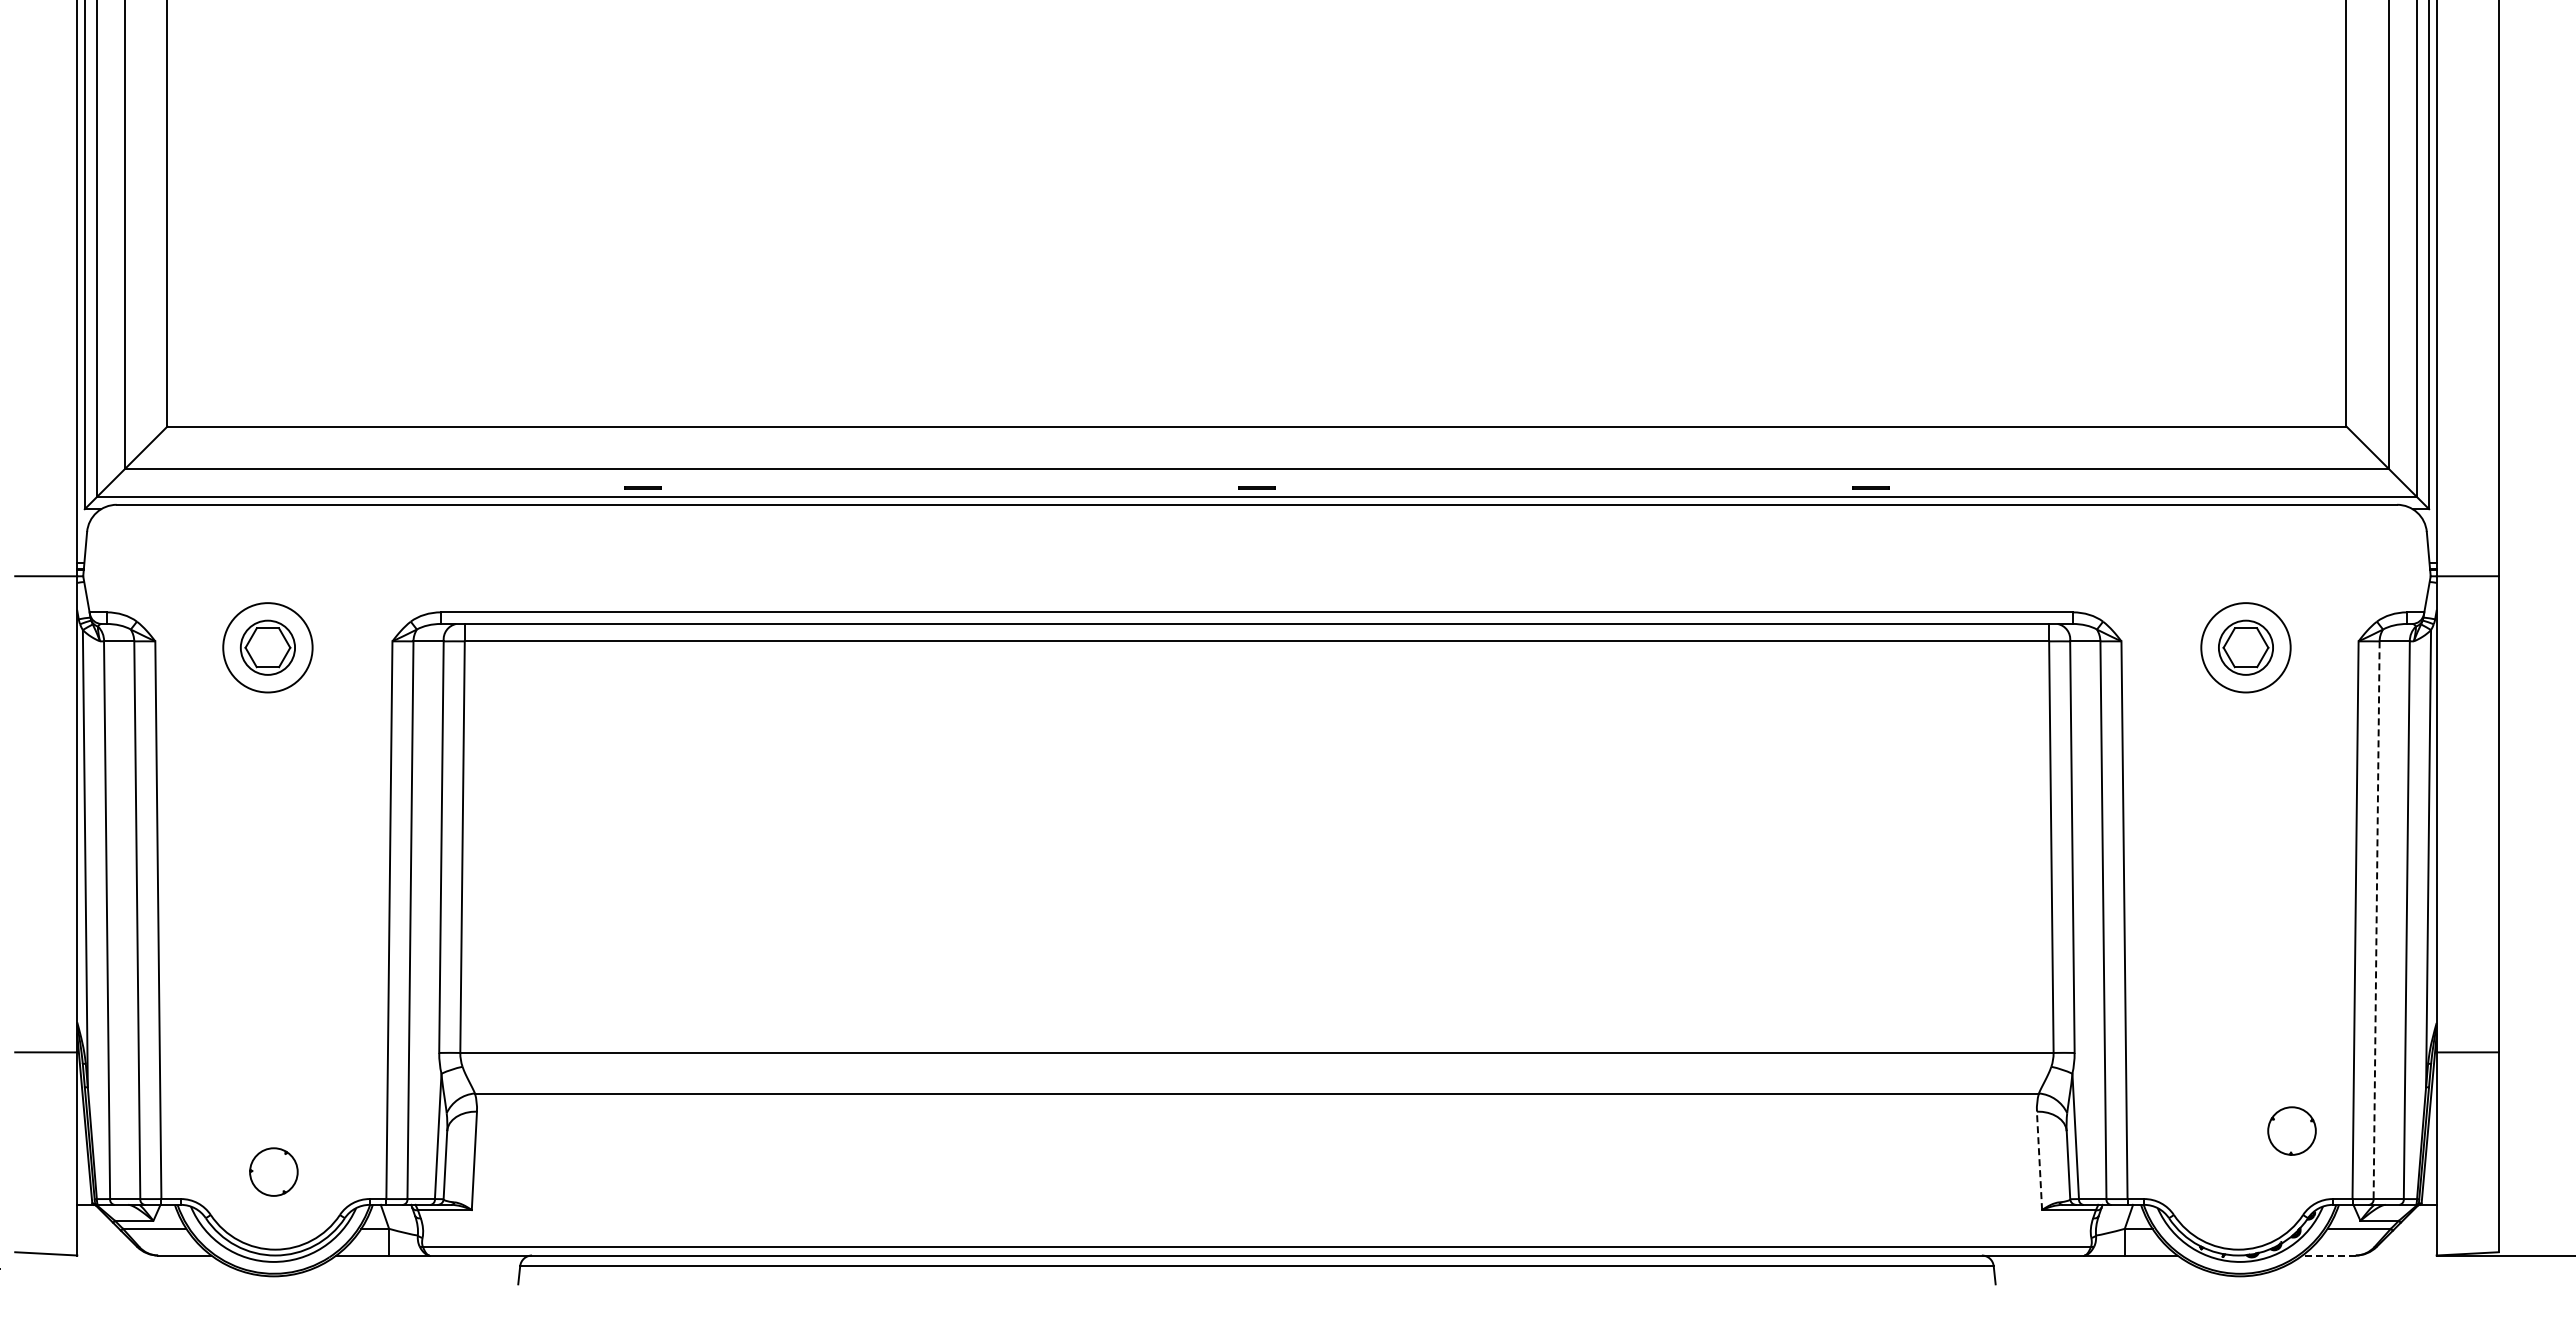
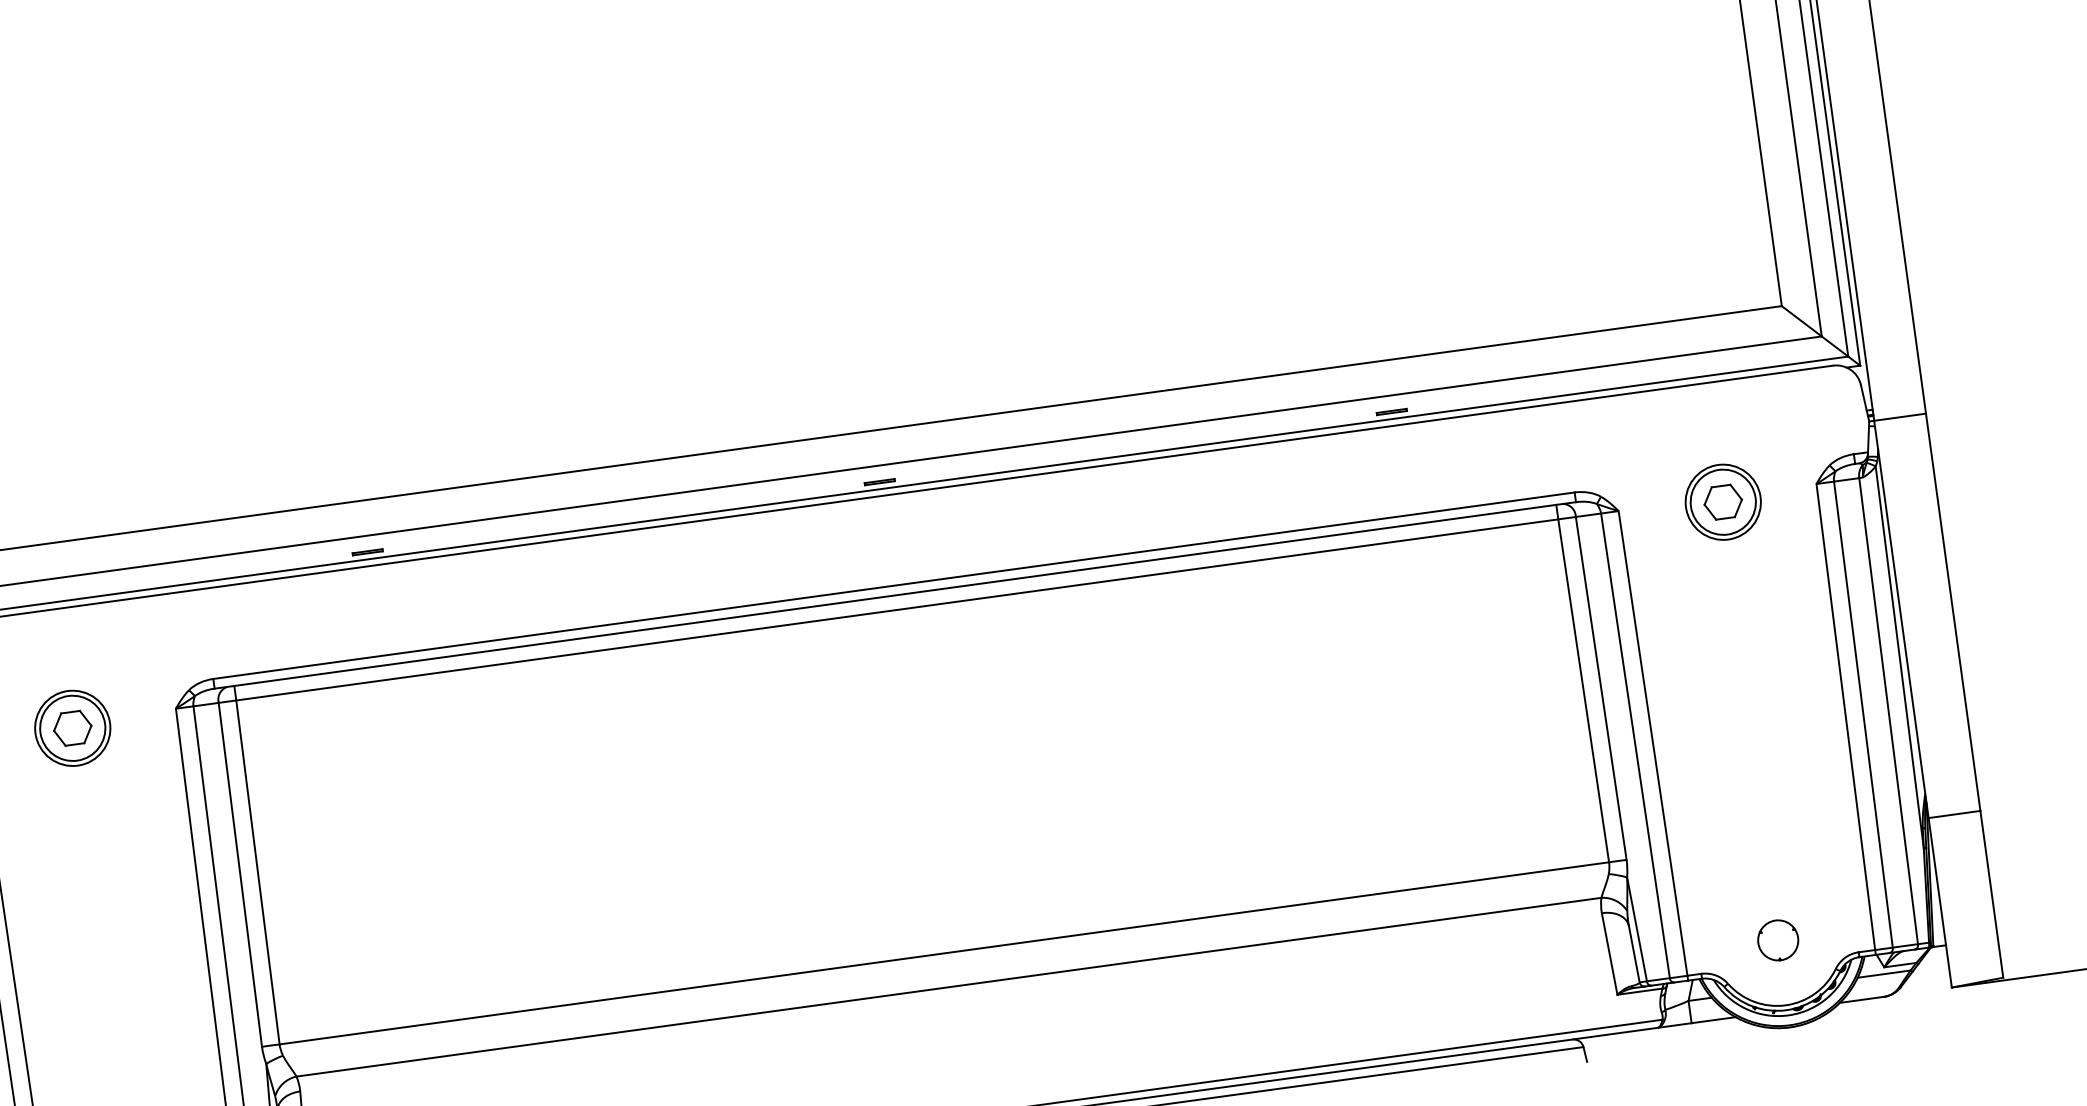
circle: (267, 647) -> (72, 728), size x1.43
circle: (2245, 647) -> (1722, 502), size x1.43
line: (2376, 920) -> (1863, 714), dashed -> solid
part: (2291, 1130) -> (1777, 939), moved
line: (2039, 1160) -> (1609, 953), dashed -> solid
line: (2329, 1255) -> (1862, 999), dashed -> solid

